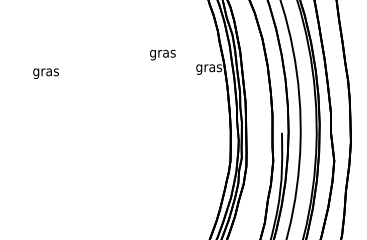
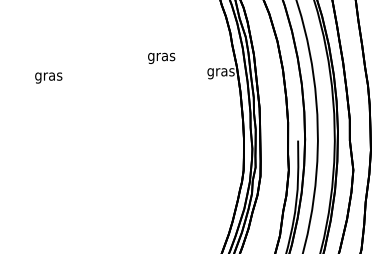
text: (162, 54) -> (161, 57), moved

